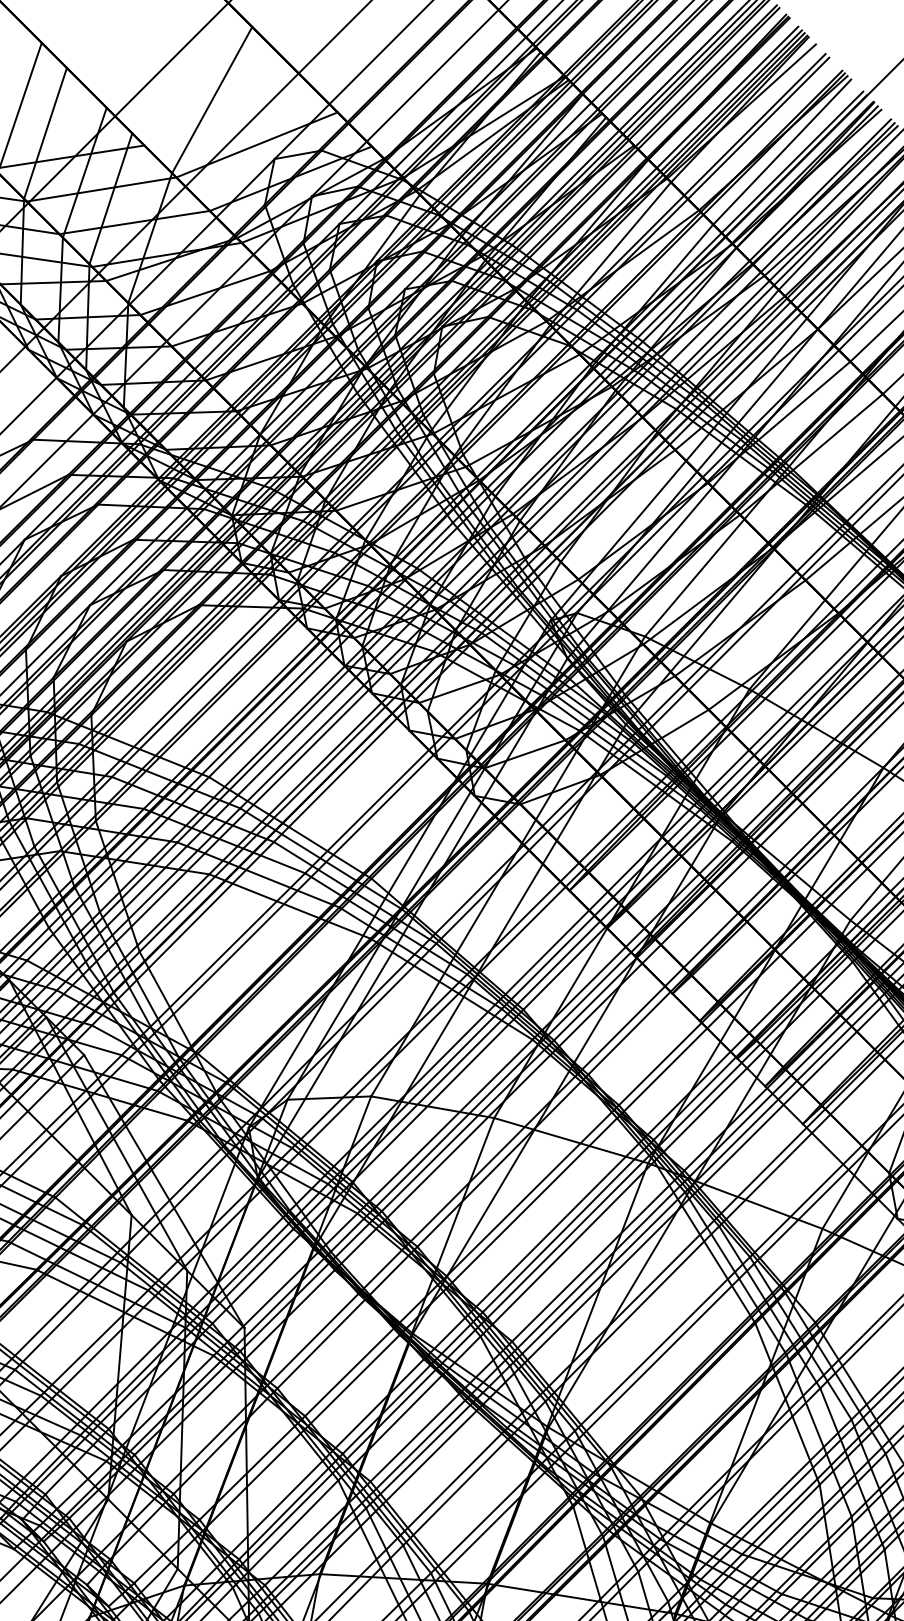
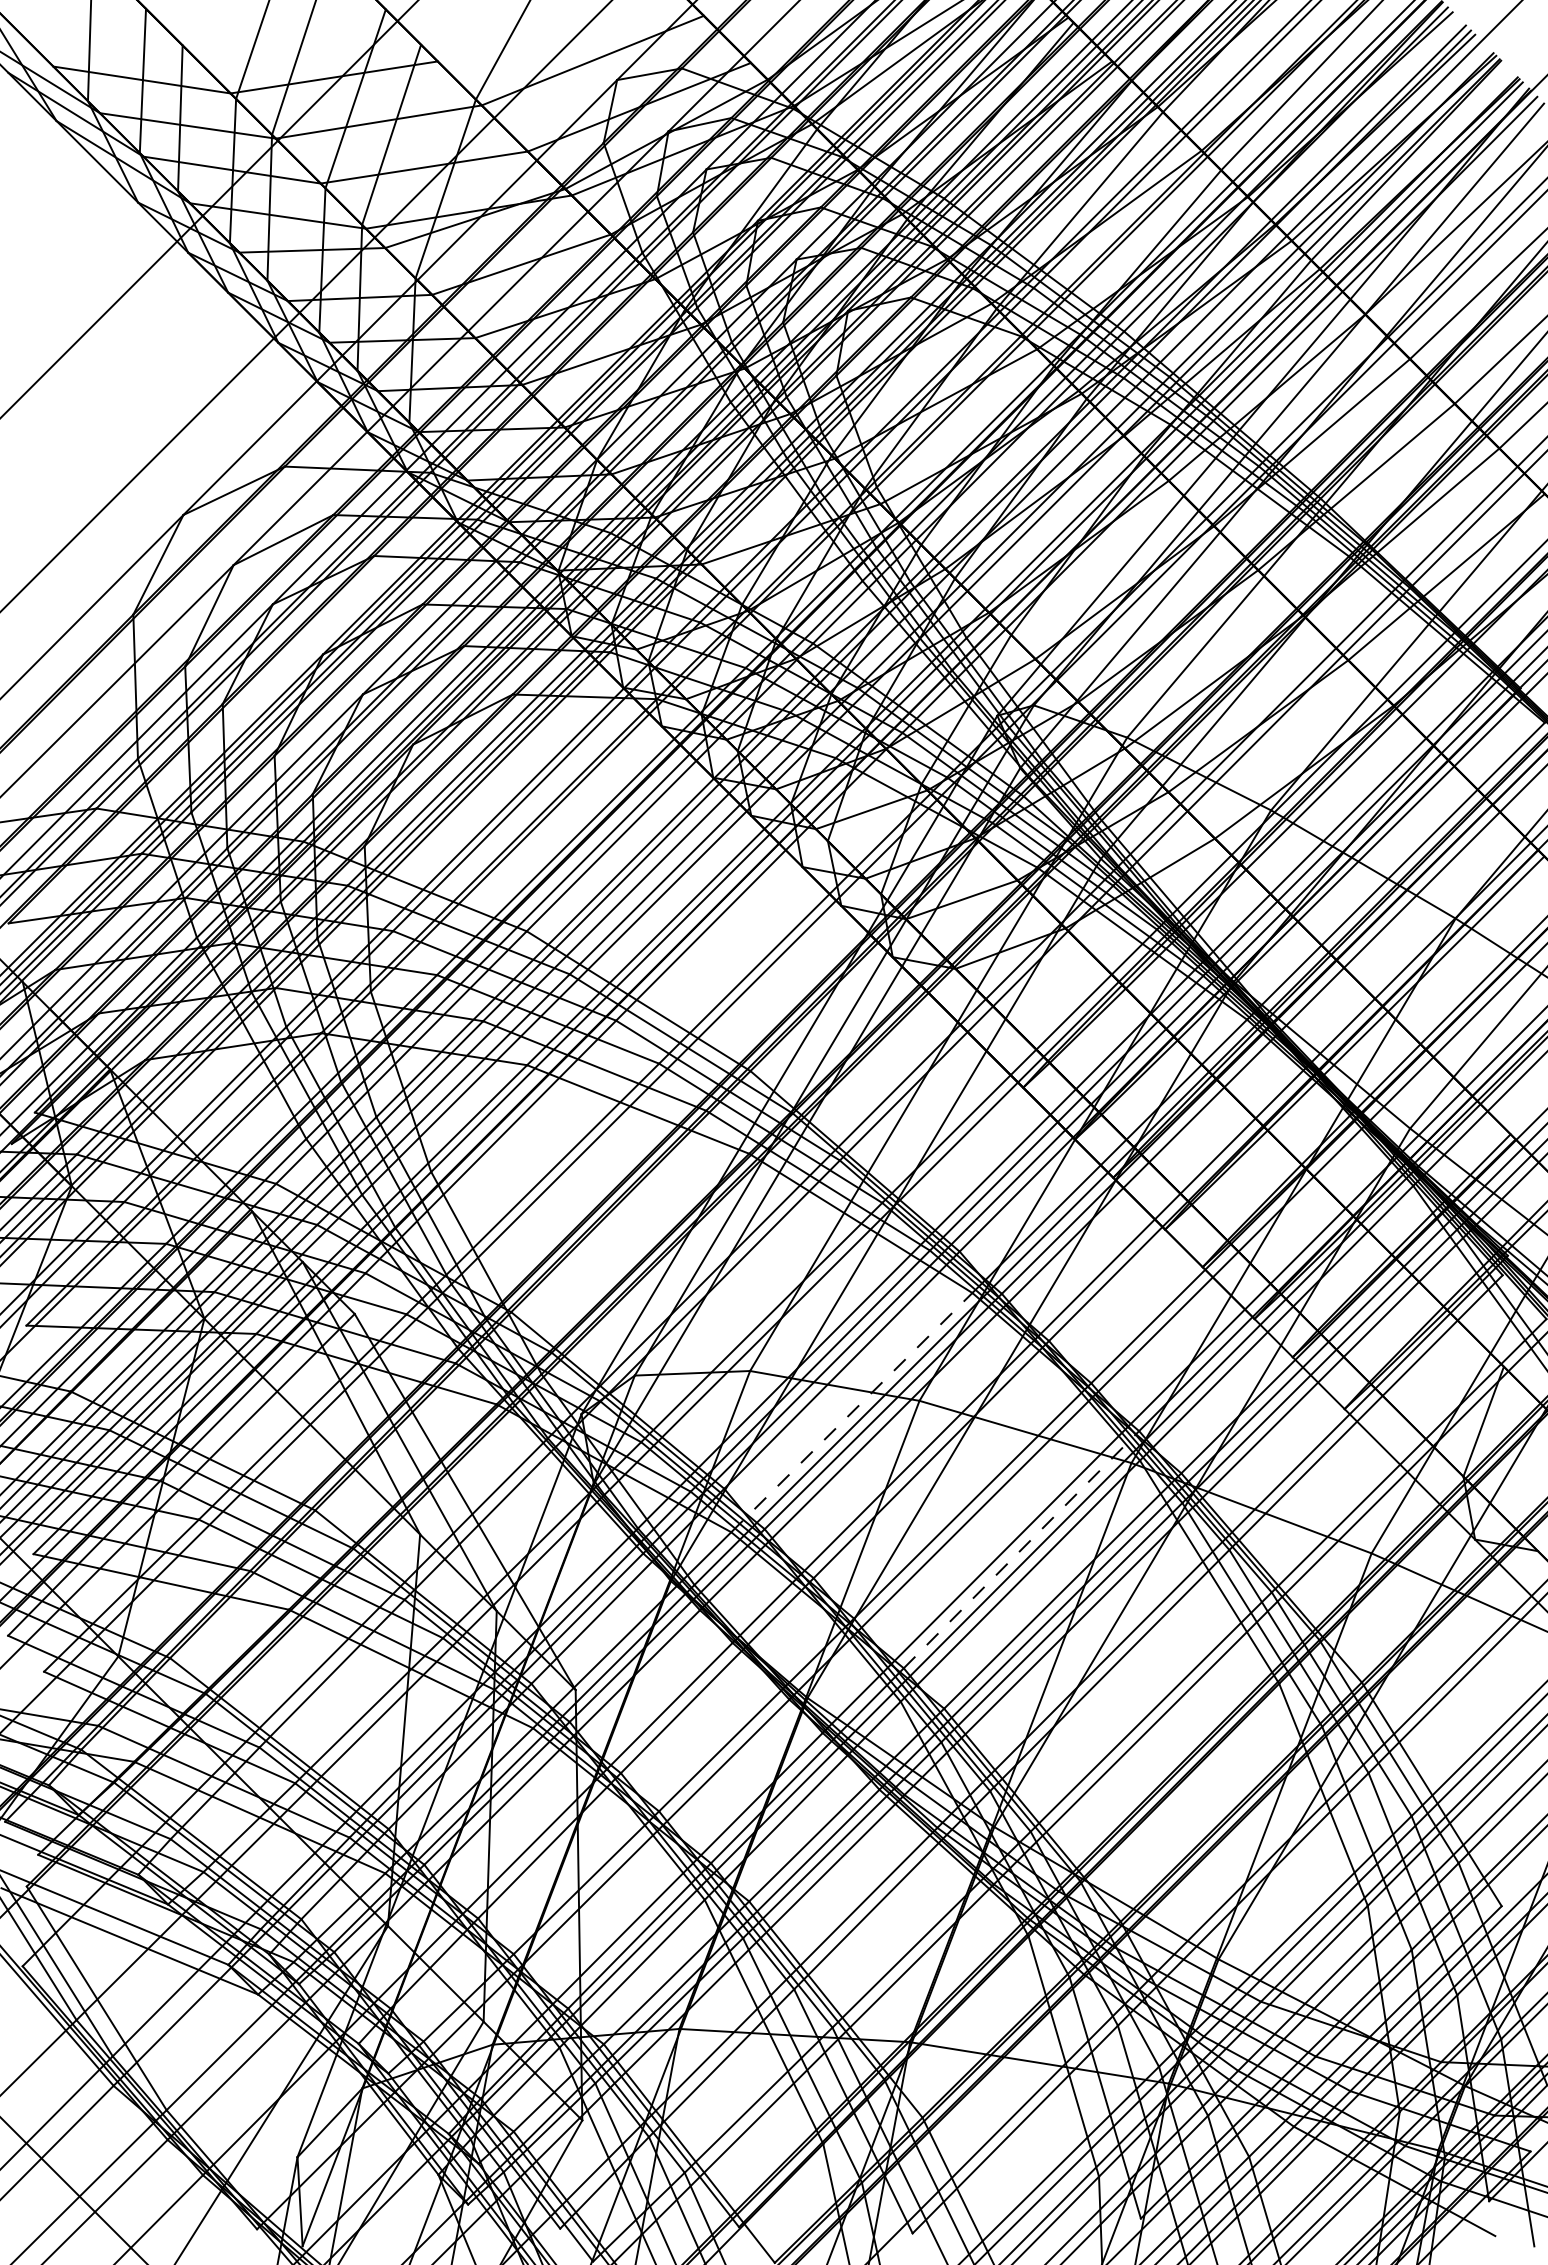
line: (444, 1126) -> (851, 1412), solid -> dashed
line: (568, 1226) -> (1021, 1549), solid -> dashed

